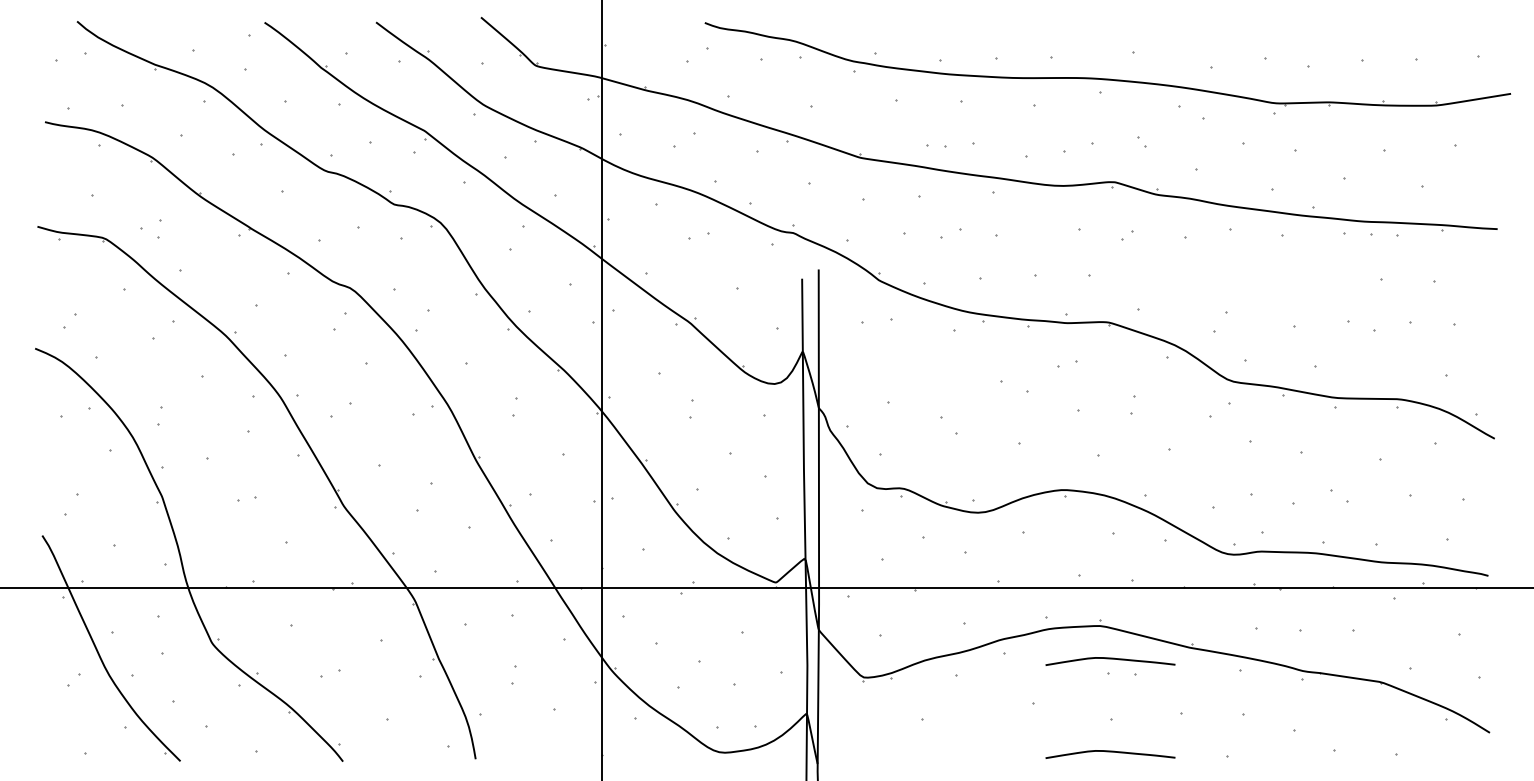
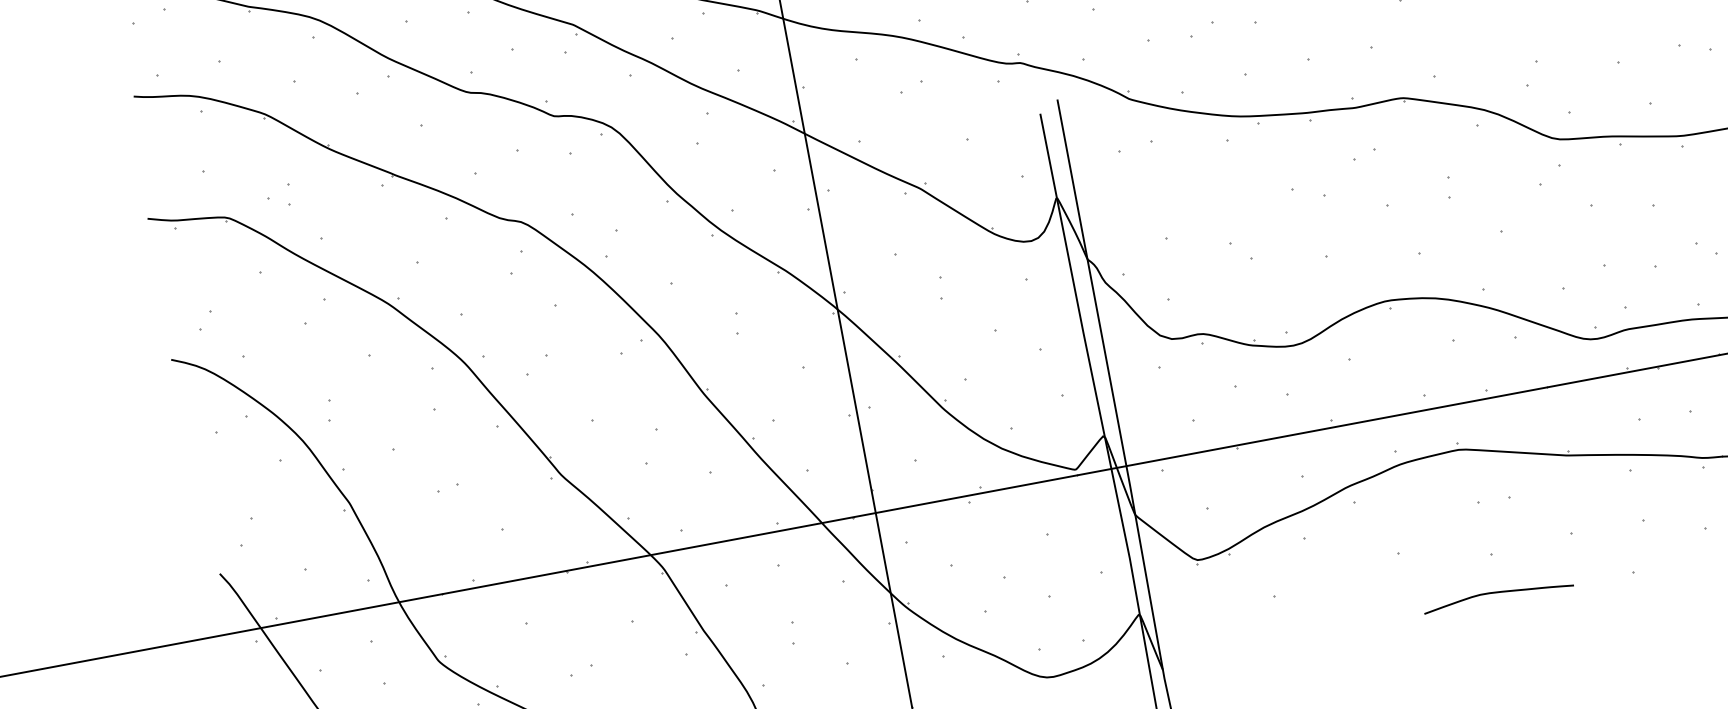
curve: (1110, 659) -> (1477, 486), removed

